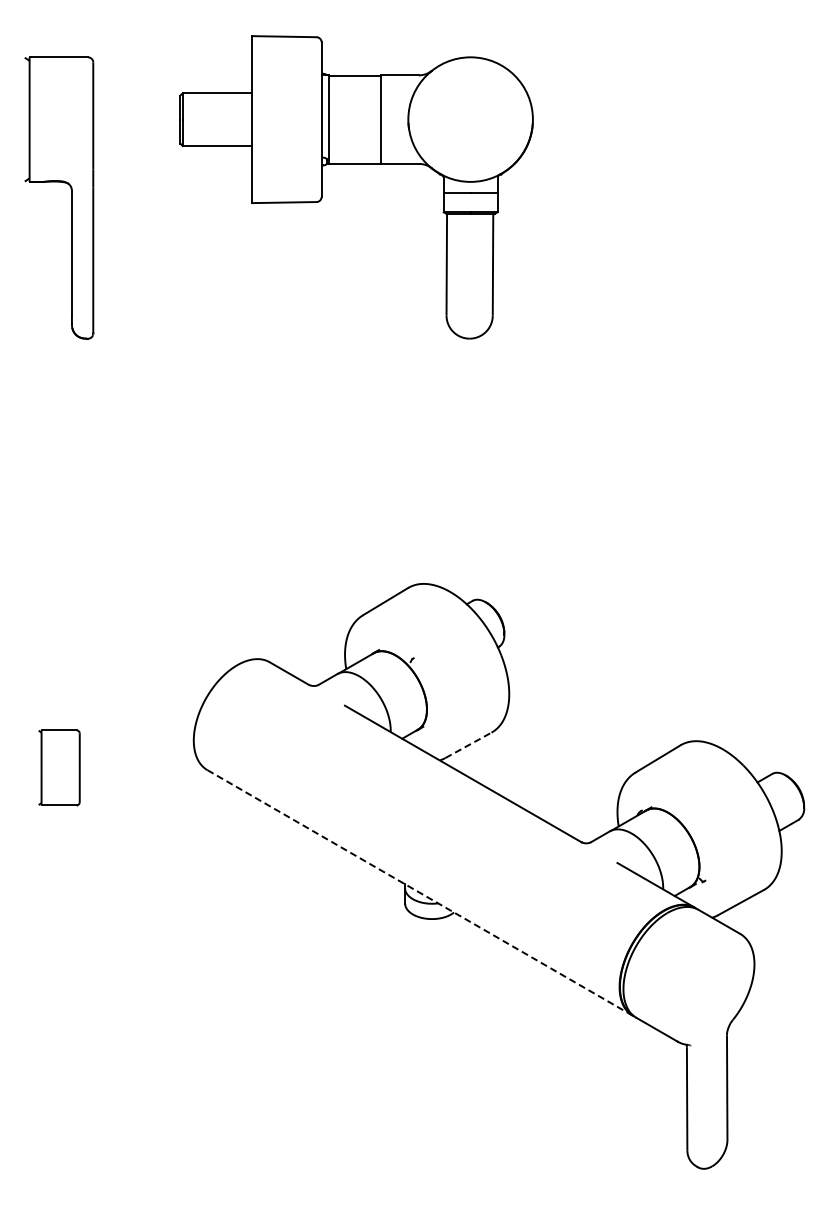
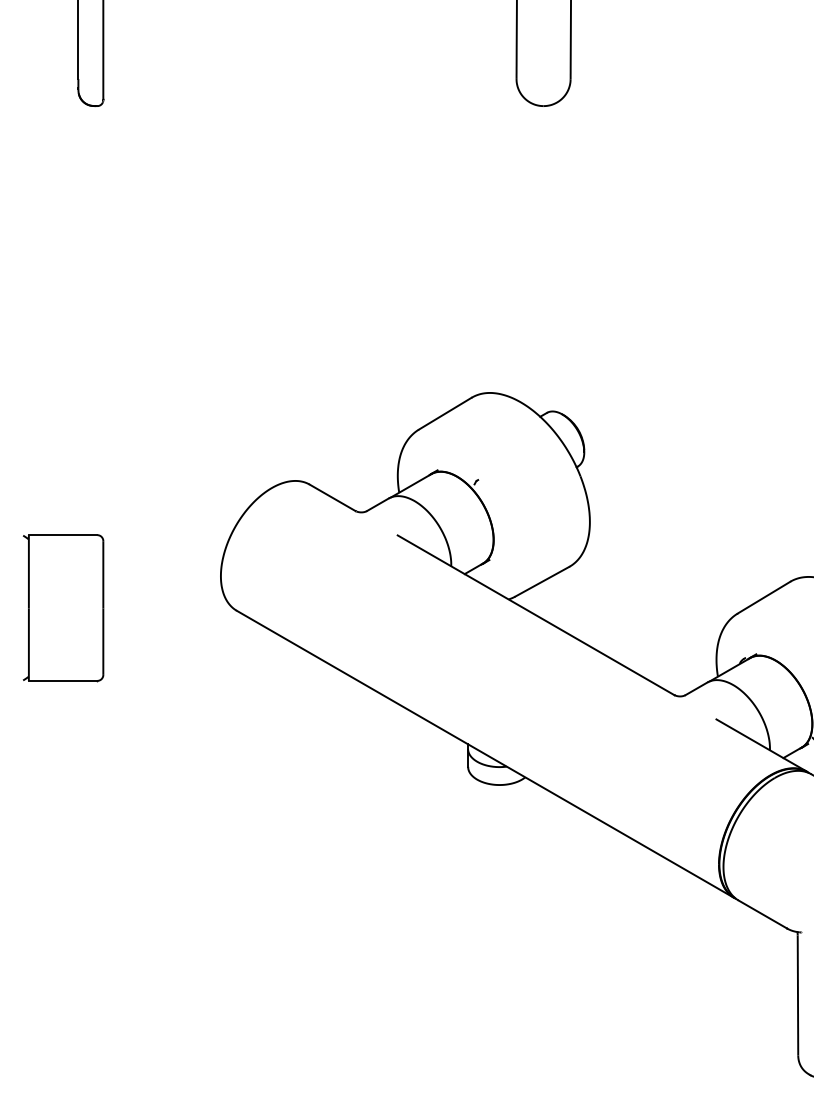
line: (468, 745) -> (542, 581), dashed -> solid
part: (59, 767) -> (63, 607), size x1.67
line: (420, 893) -> (486, 755), dashed -> solid

